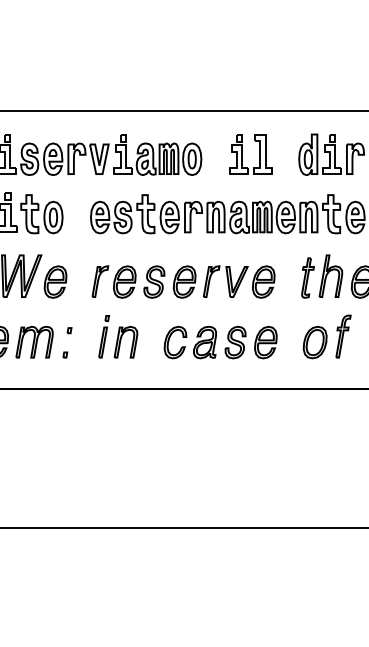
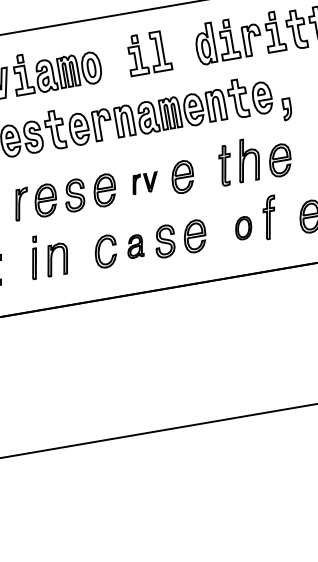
part: (225, 281) -> (144, 182), size x0.6
part: (204, 342) -> (134, 246), size x0.7
part: (314, 342) -> (242, 228), size x0.7

